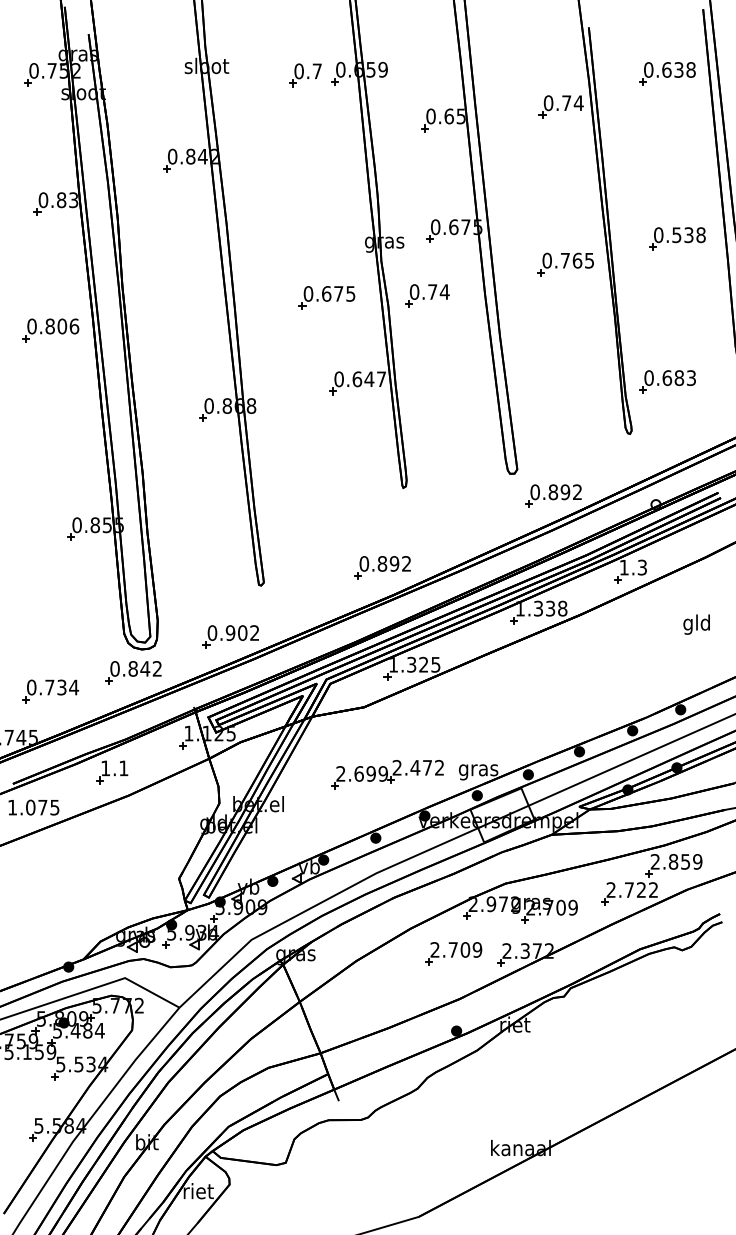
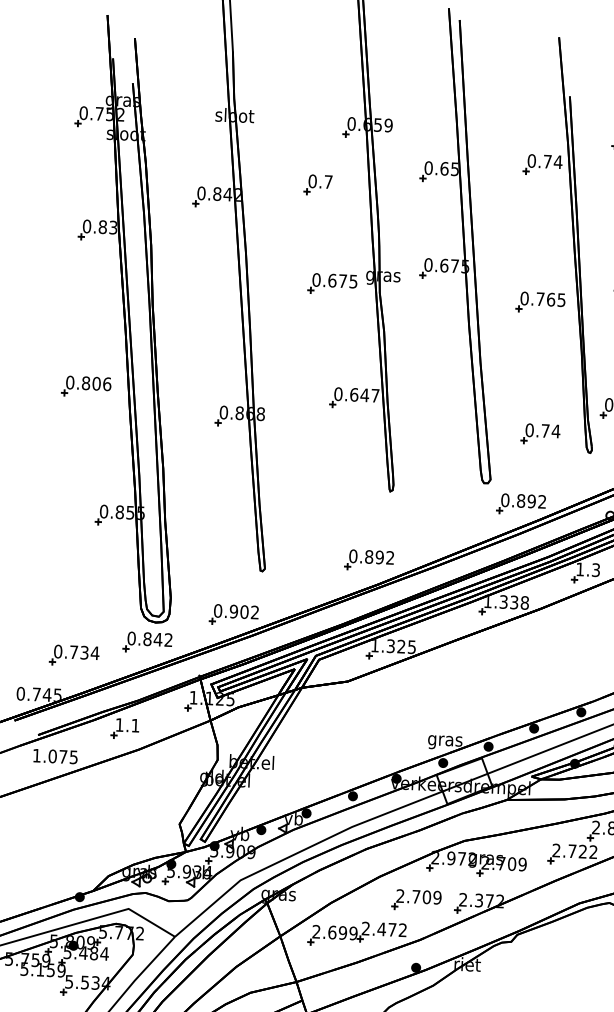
part: (305, 75) -> (318, 185), moved
part: (427, 295) -> (540, 433), moved
part: (326, 297) -> (332, 283), moved
part: (50, 330) -> (86, 386), moved
part: (387, 774) -> (357, 934), moved

